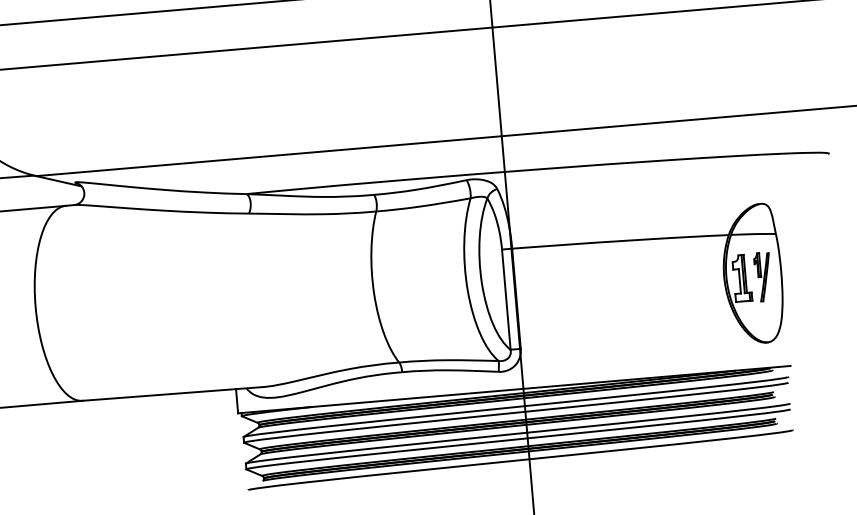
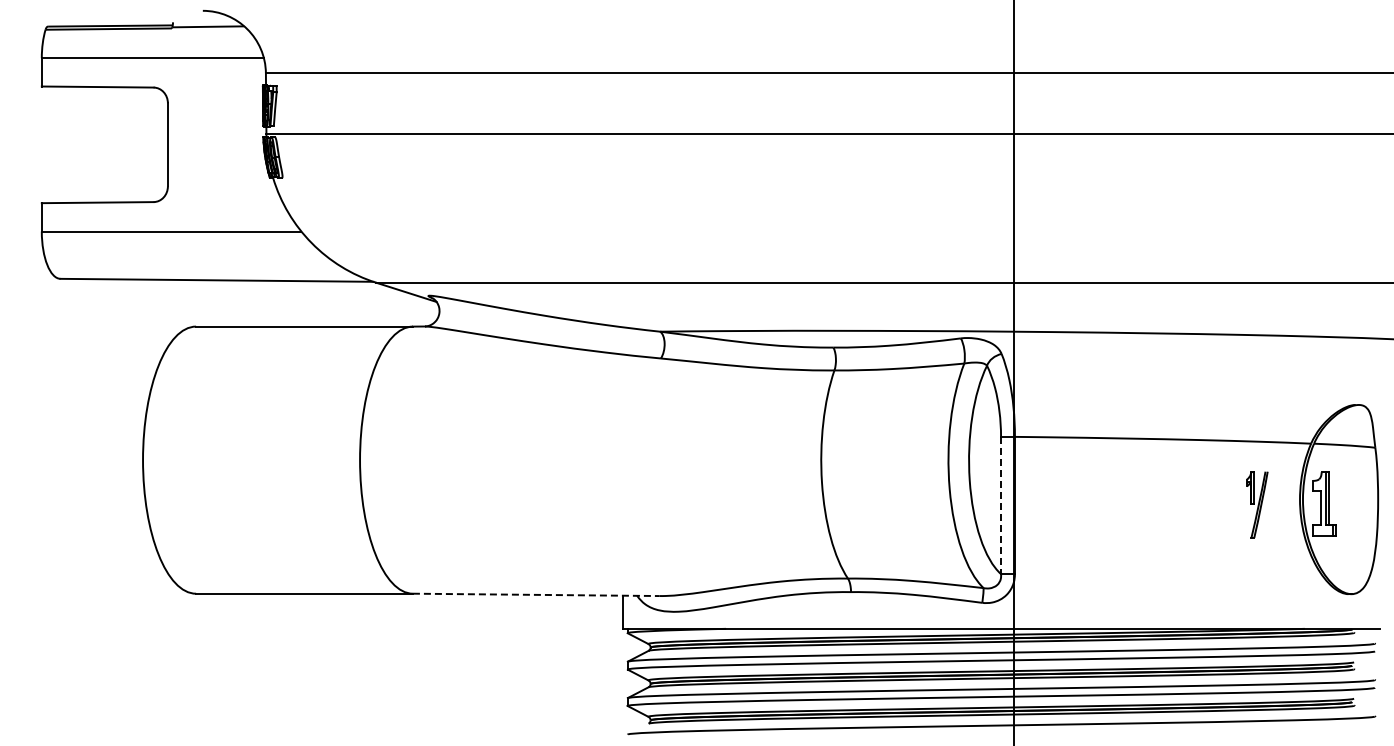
part: (763, 276) -> (1257, 504), moved
line: (506, 299) -> (1001, 505), solid -> dashed
line: (172, 393) -> (536, 594), solid -> dashed

